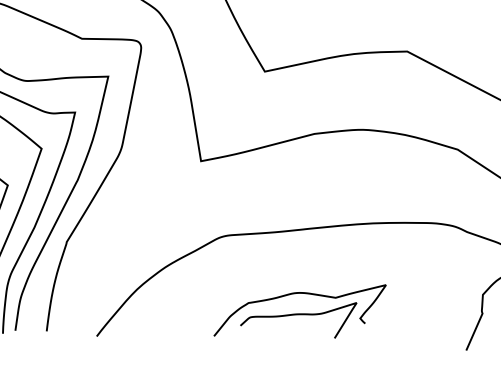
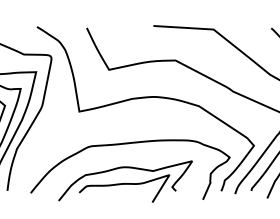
part: (300, 311) -> (125, 181), size x1.67

